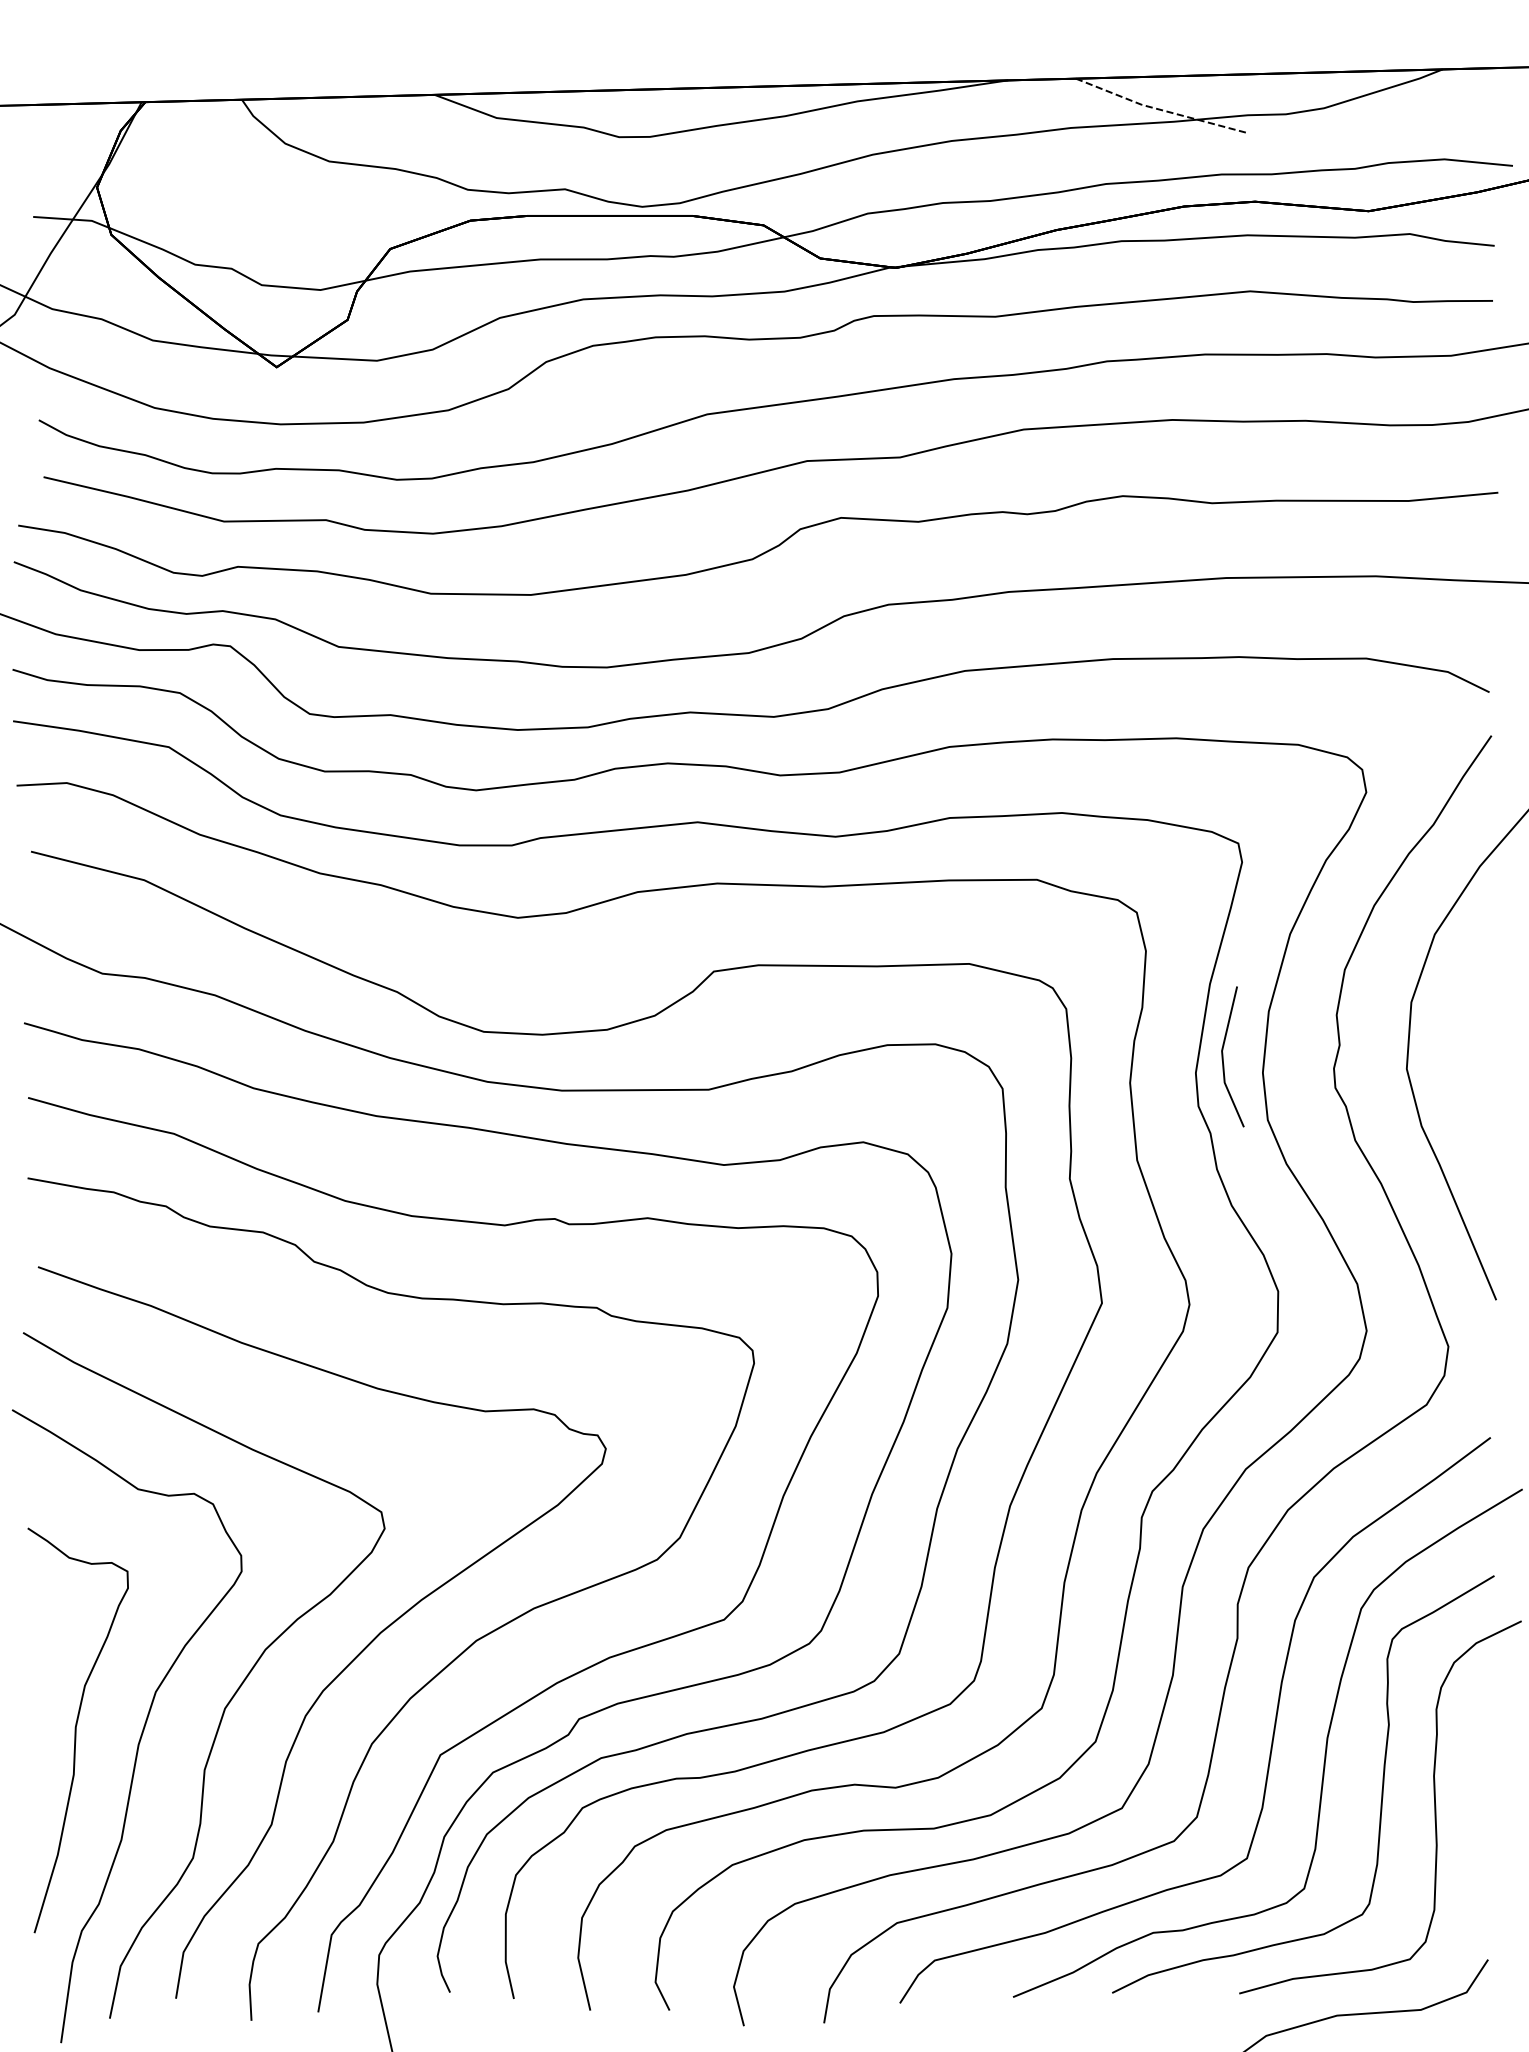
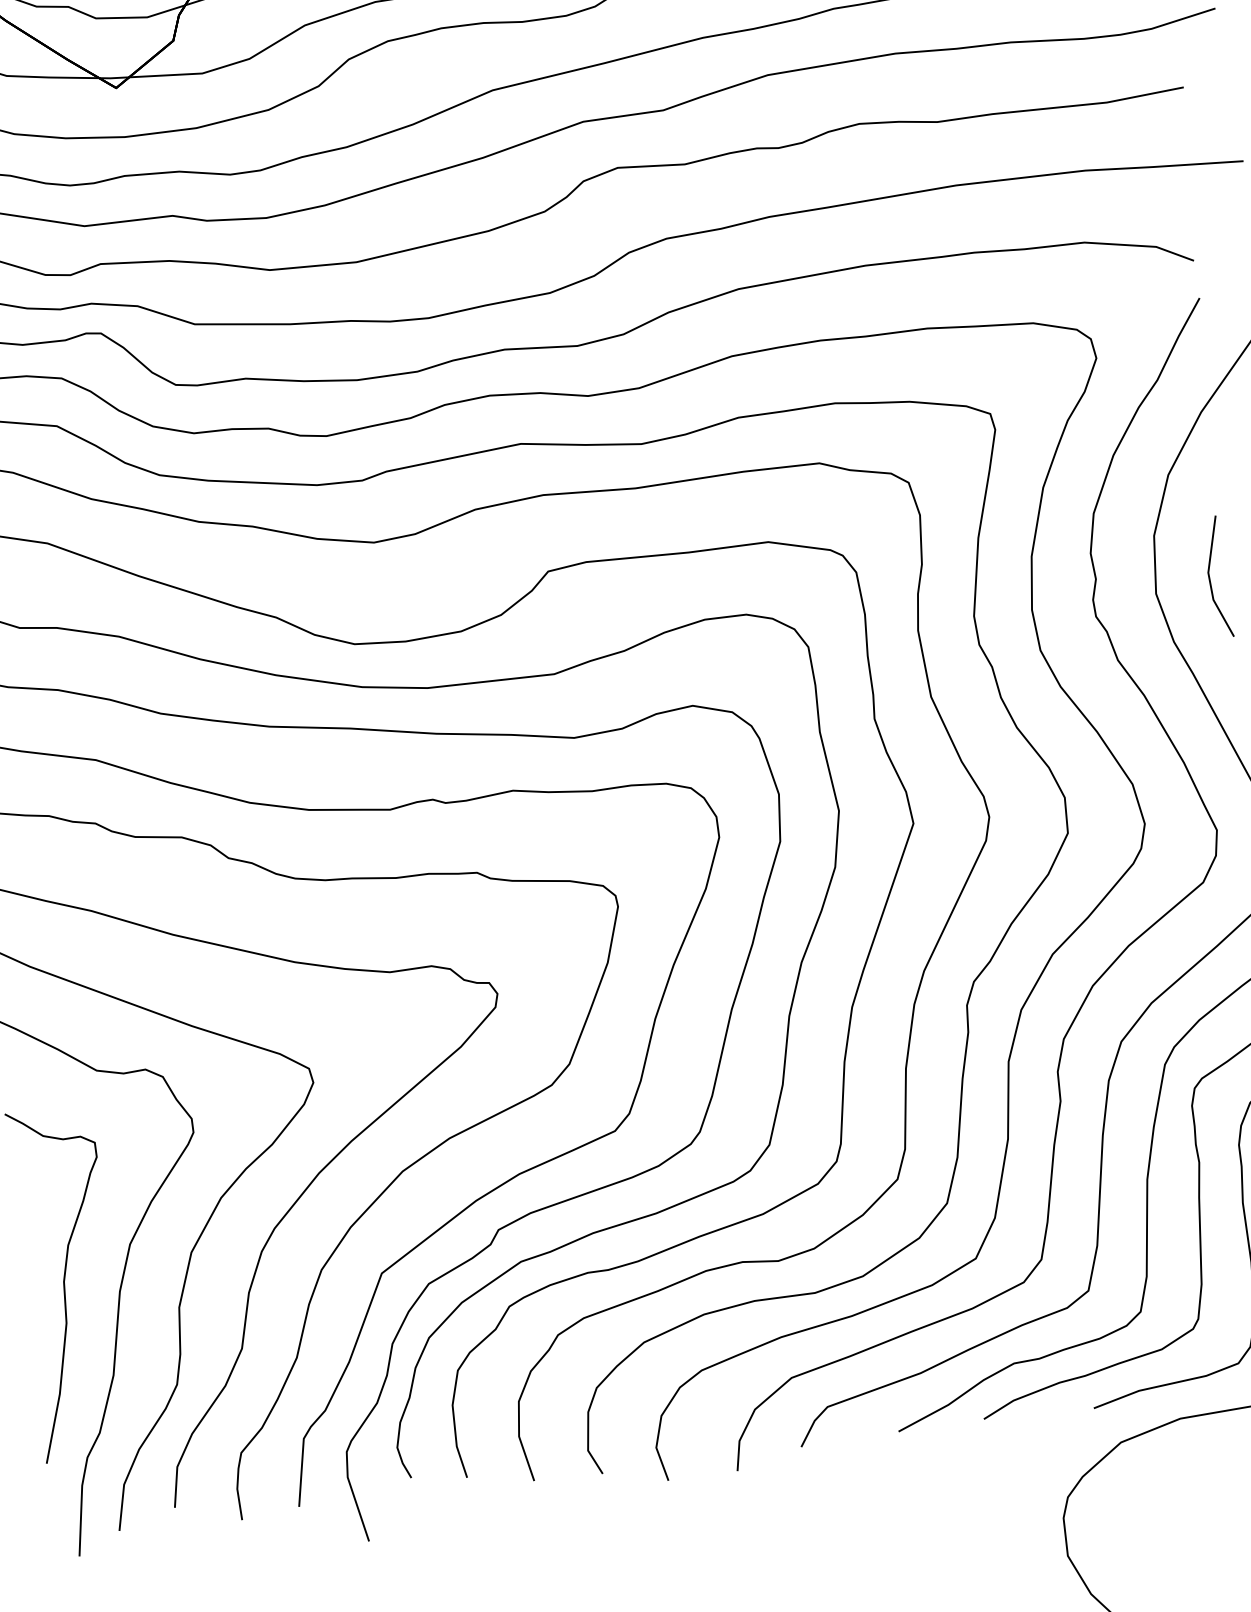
line: (1223, 1056) -> (1210, 577), moved

